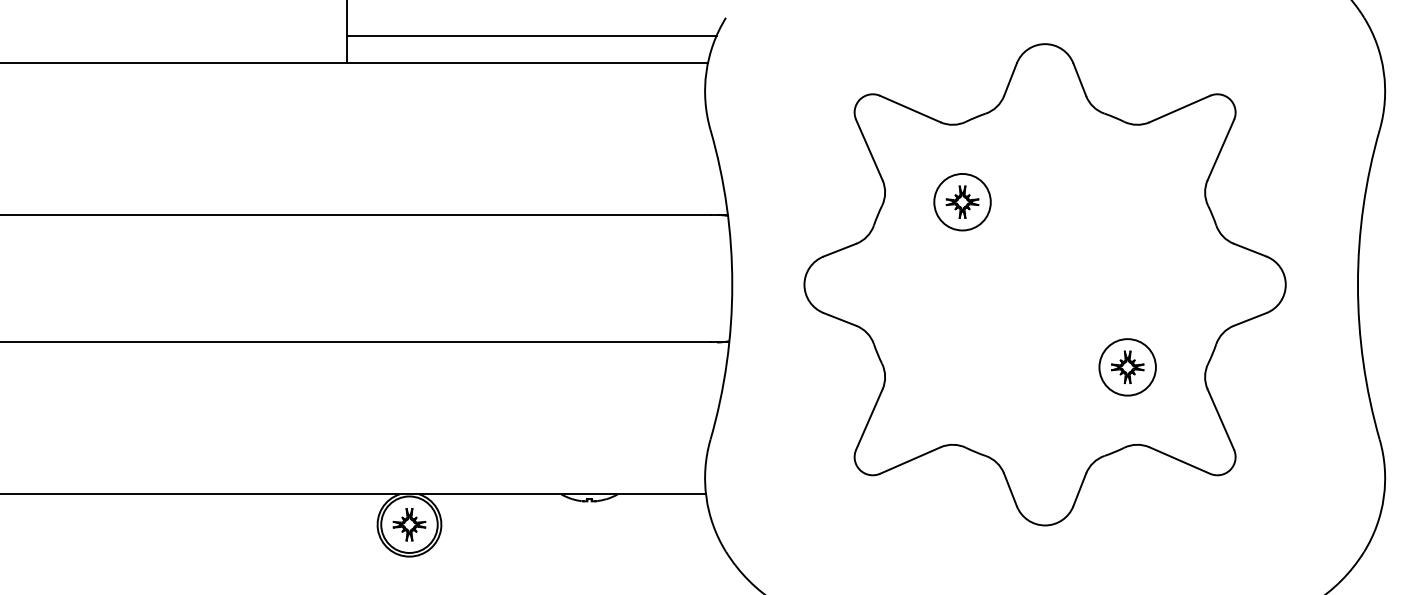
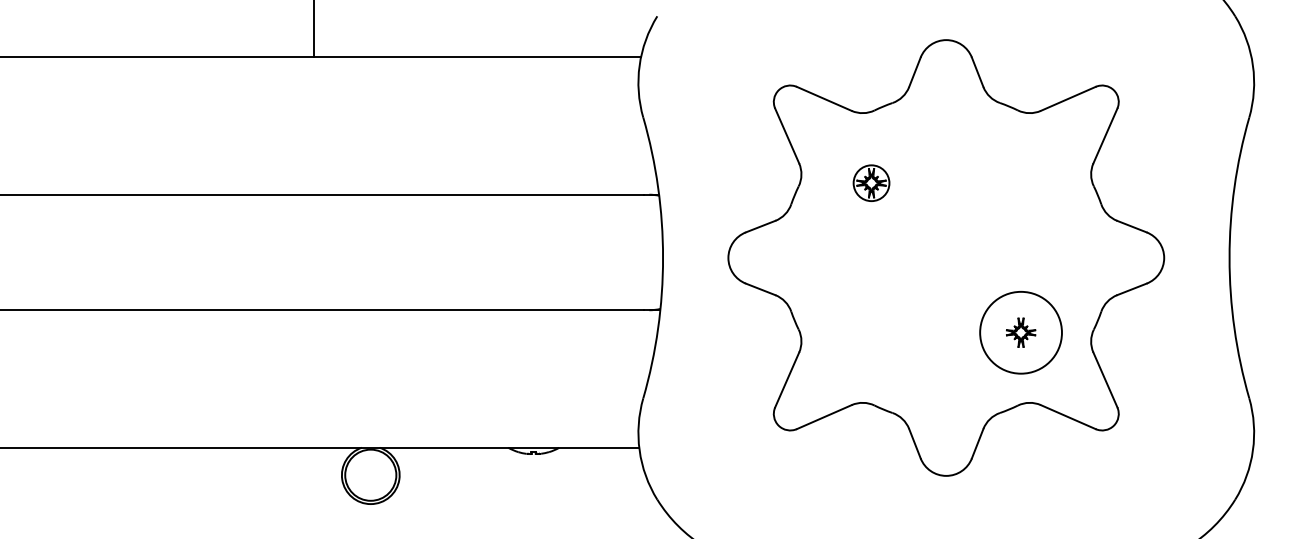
line: (531, 35) -> (481, 32), removed
circle: (962, 201) -> (871, 182), size x0.7
circle: (1127, 367) -> (1020, 332), size x1.6
part: (409, 524) -> (370, 475), removed

